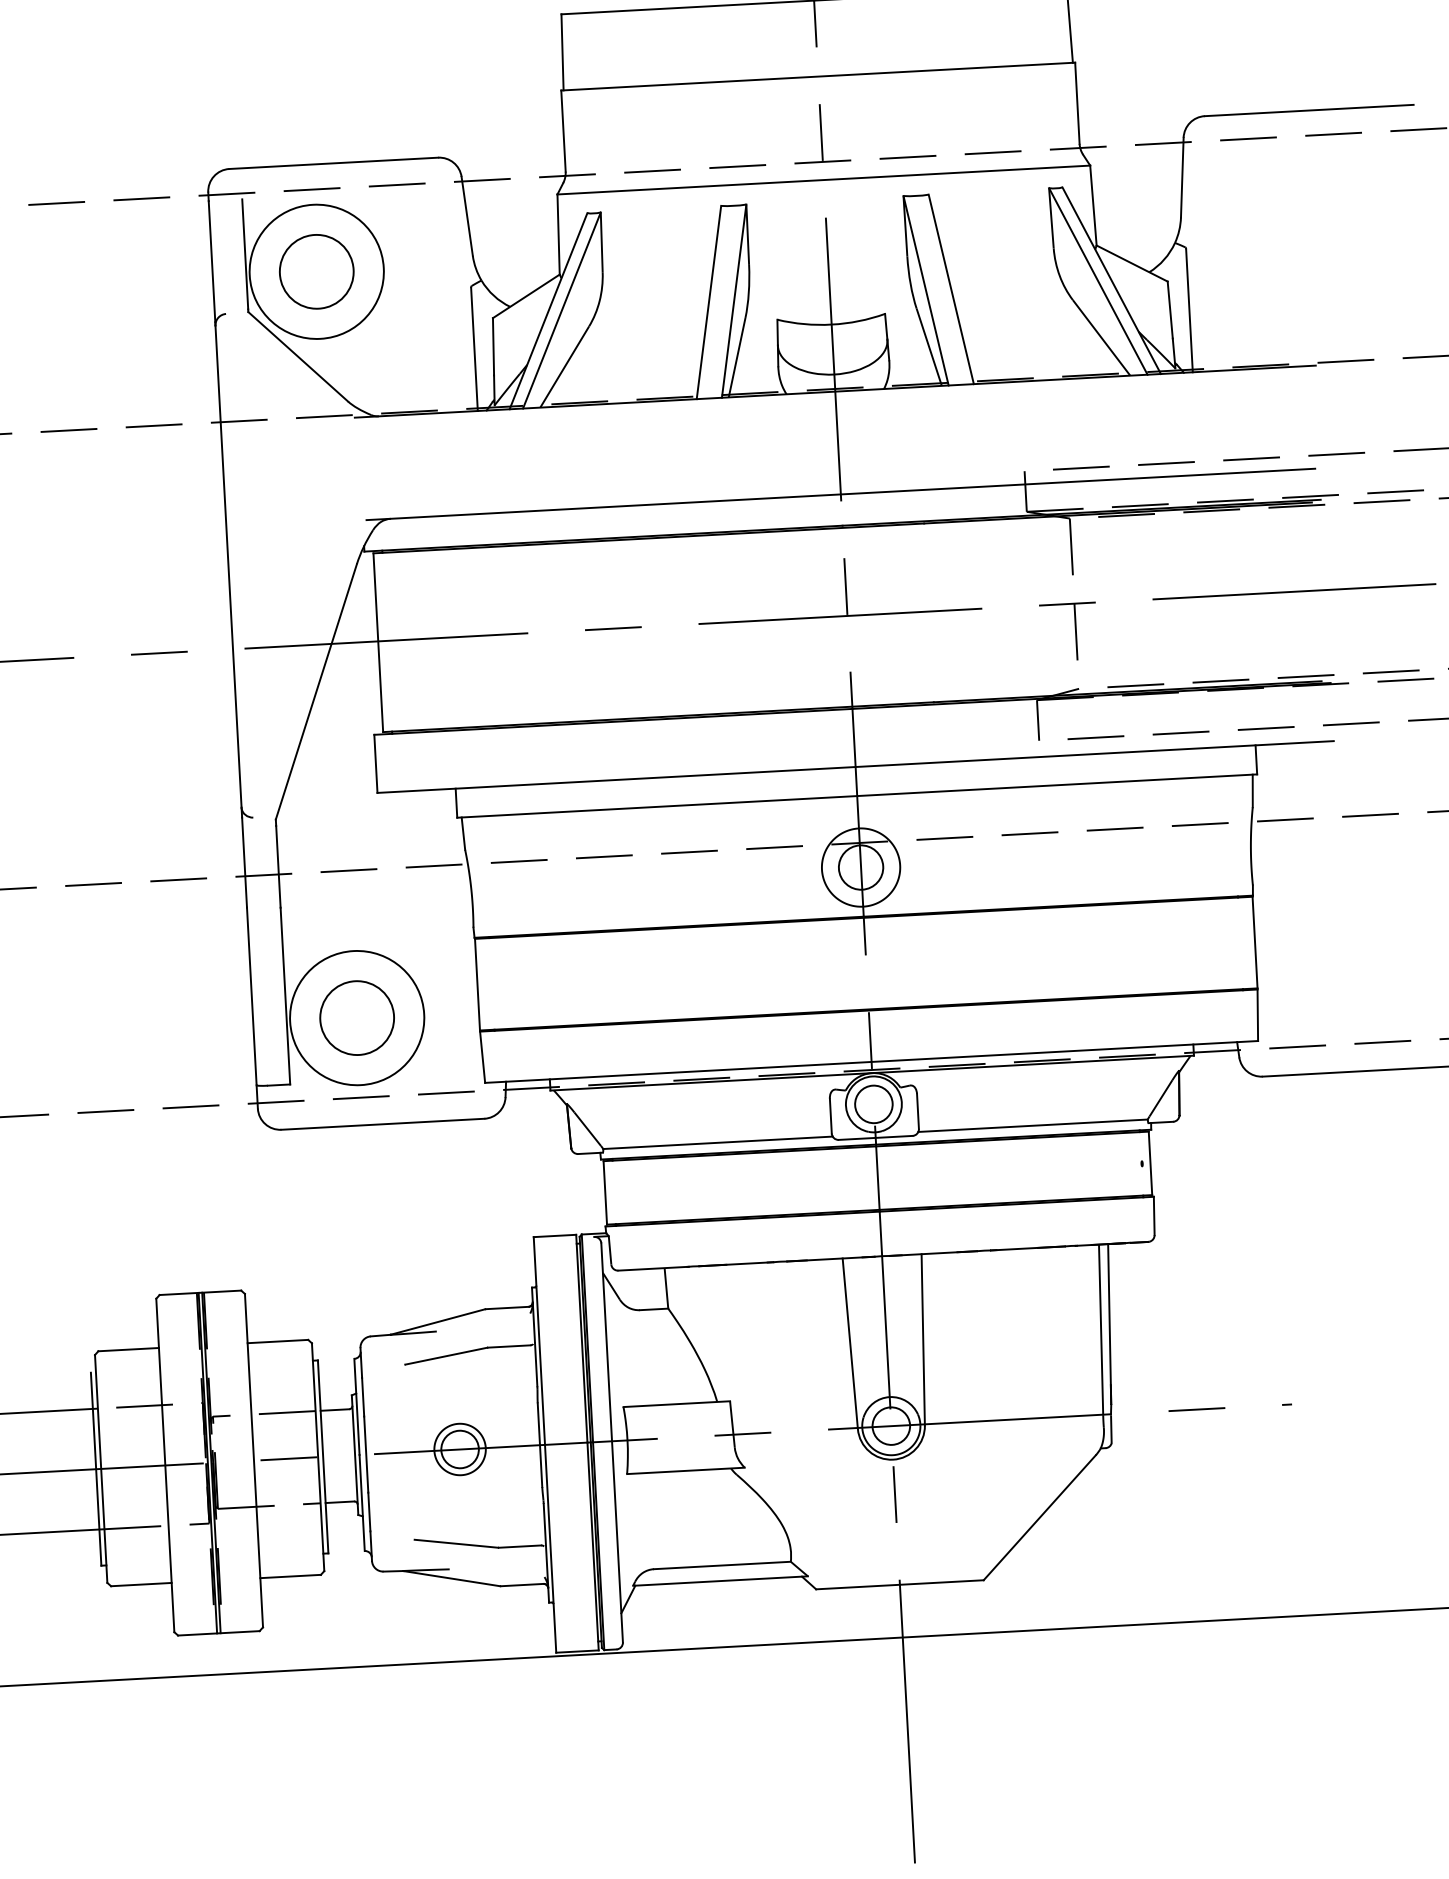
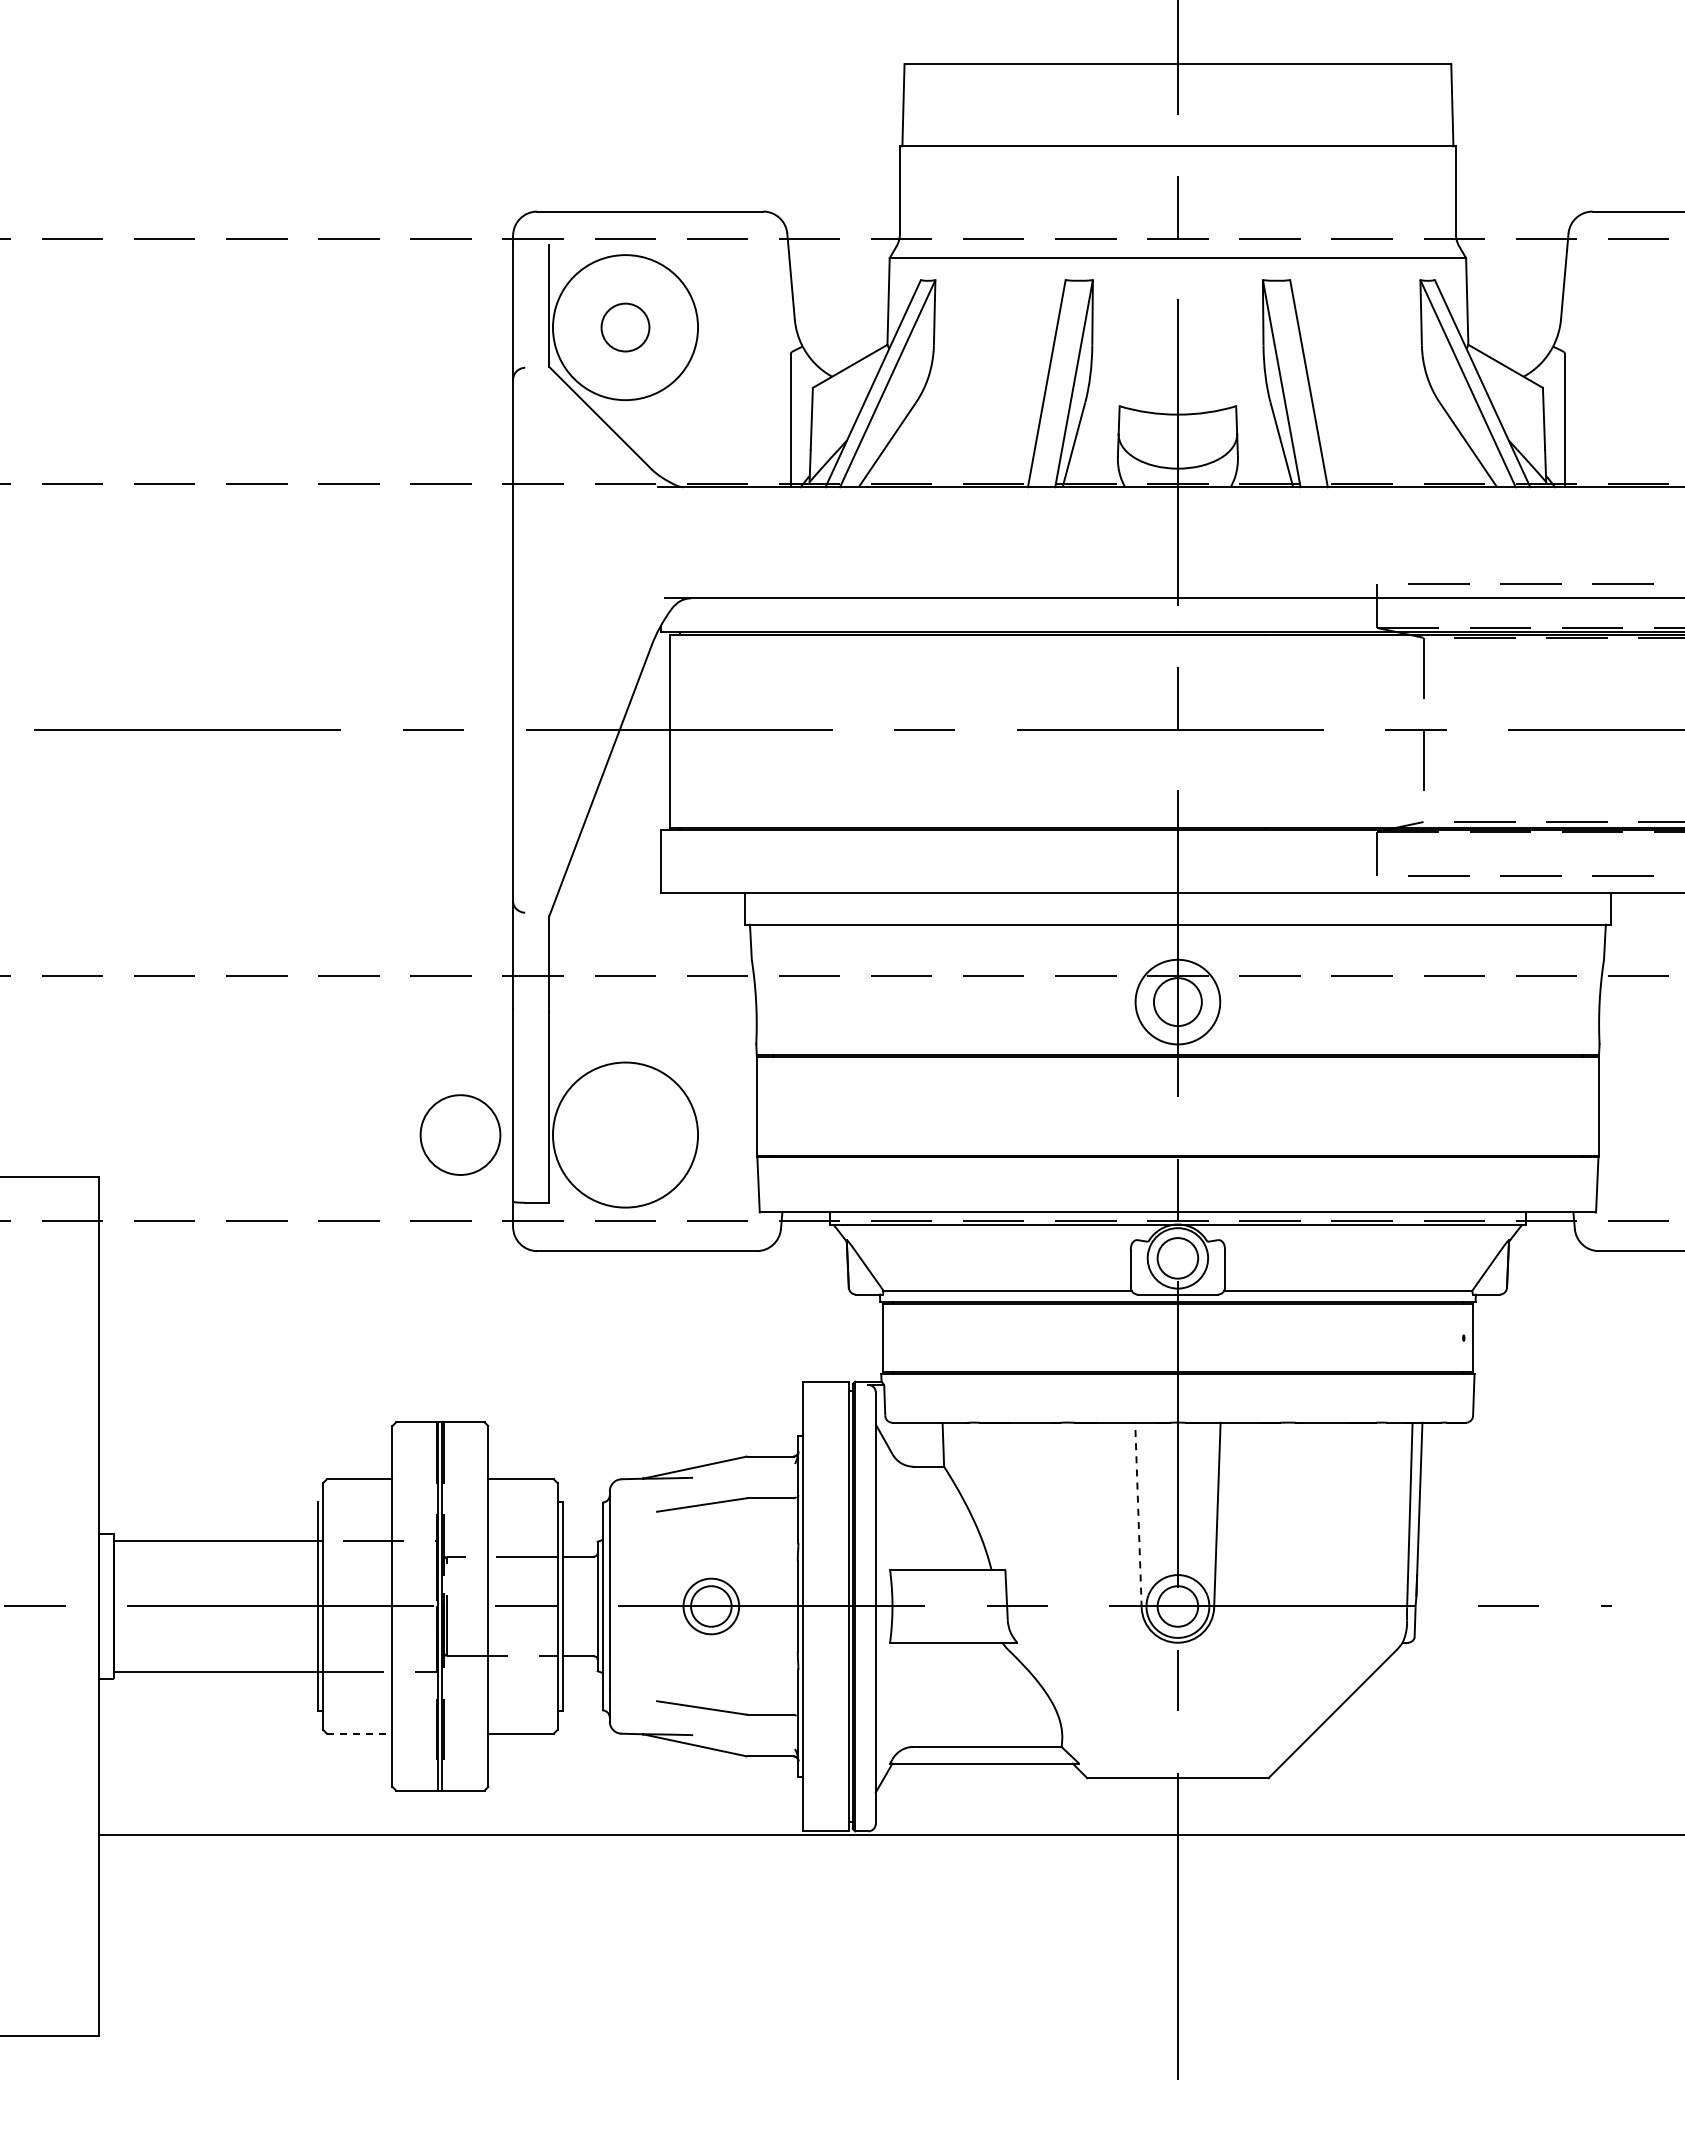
circle: (316, 271) -> (625, 327), size x0.6
circle: (357, 1017) -> (460, 1134), moved
line: (850, 1344) -> (1138, 1515), solid -> dashed
line: (141, 1584) -> (359, 1733), solid -> dashed

